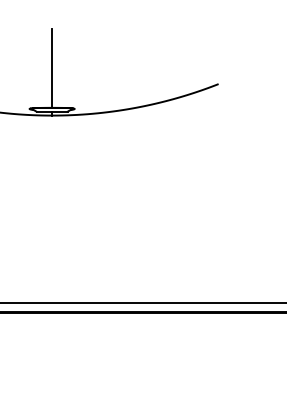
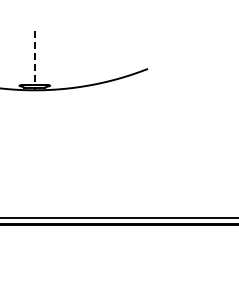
line: (51, 68) -> (34, 58), solid -> dashed

